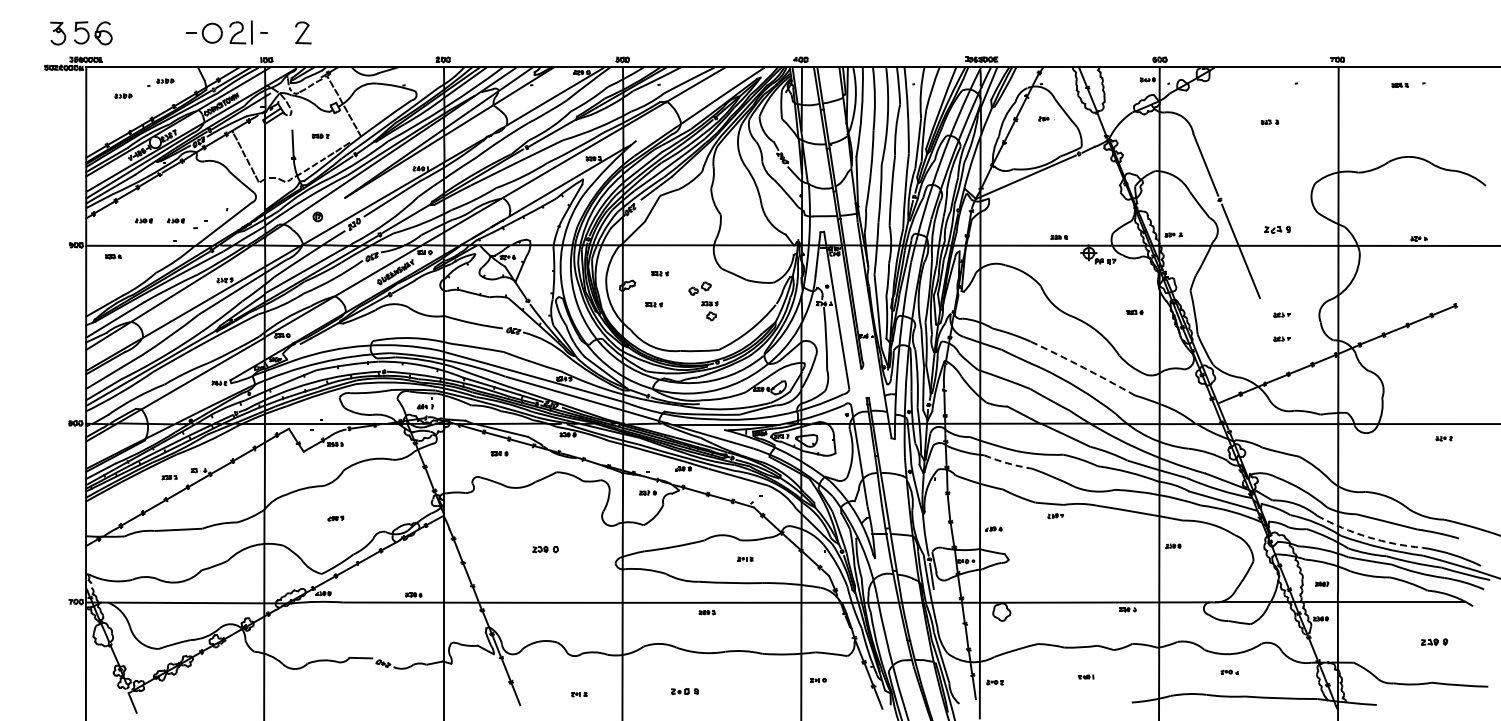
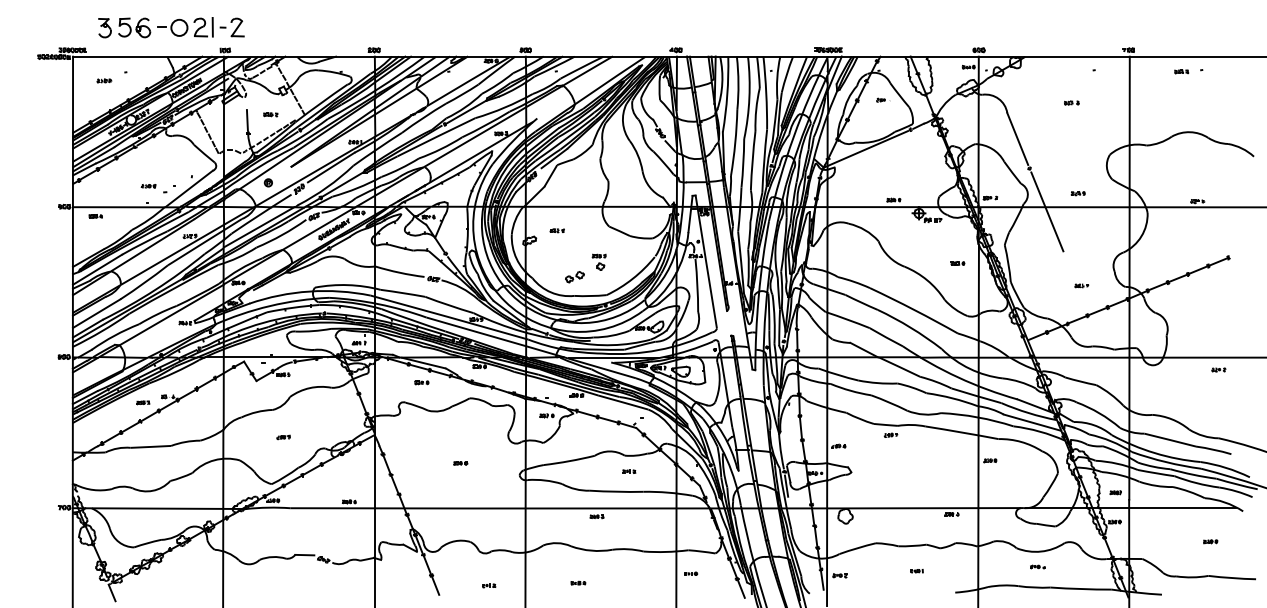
part: (303, 32) -> (237, 27), moved
part: (81, 33) -> (124, 28), moved
part: (165, 80) -> (139, 67), removed
part: (143, 220) -> (121, 185), removed
part: (1277, 229) -> (1078, 193), size x0.62
part: (699, 288) -> (574, 276), moved
part: (654, 304) -> (552, 256), removed
part: (1281, 314) -> (1081, 265), removed
arc: (1083, 367) -> (914, 309), dashed -> solid
arc: (1007, 463) -> (850, 390), dashed -> solid
arc: (1368, 537) -> (1154, 453), dashed -> solid
part: (545, 548) -> (460, 462), size x0.62
part: (1434, 642) -> (1210, 541), size x0.62
part: (685, 690) -> (578, 582), size x0.62

